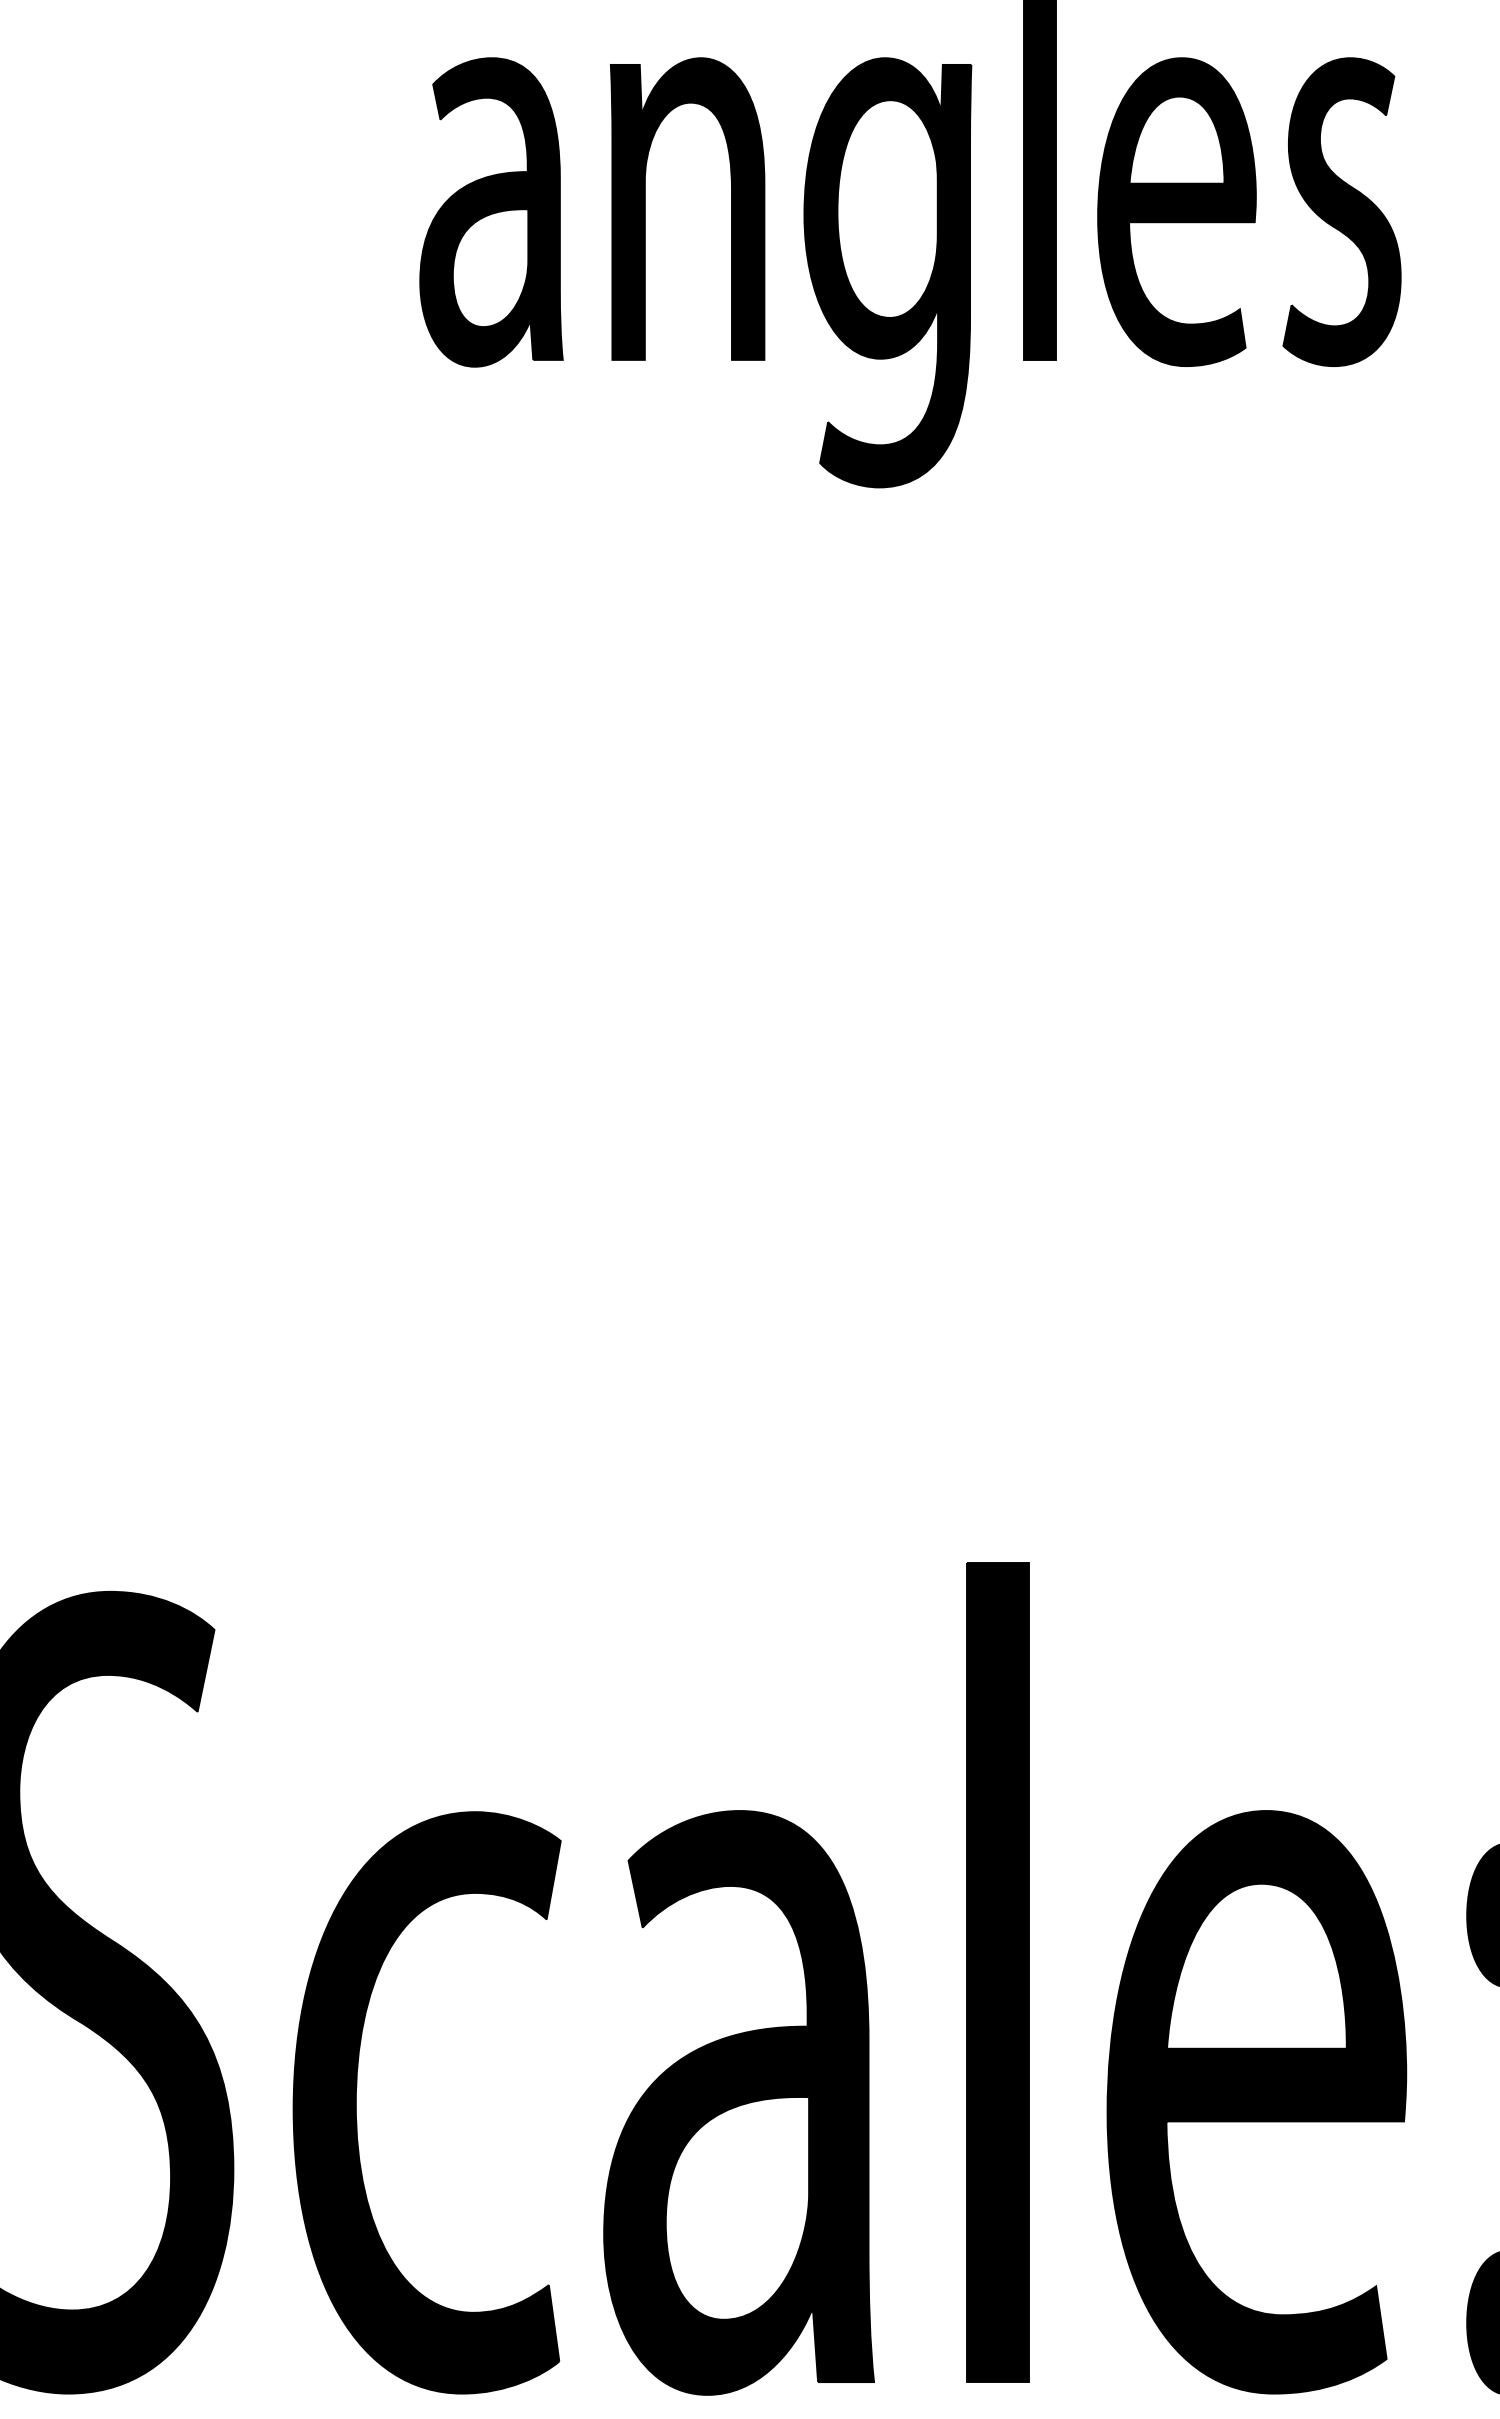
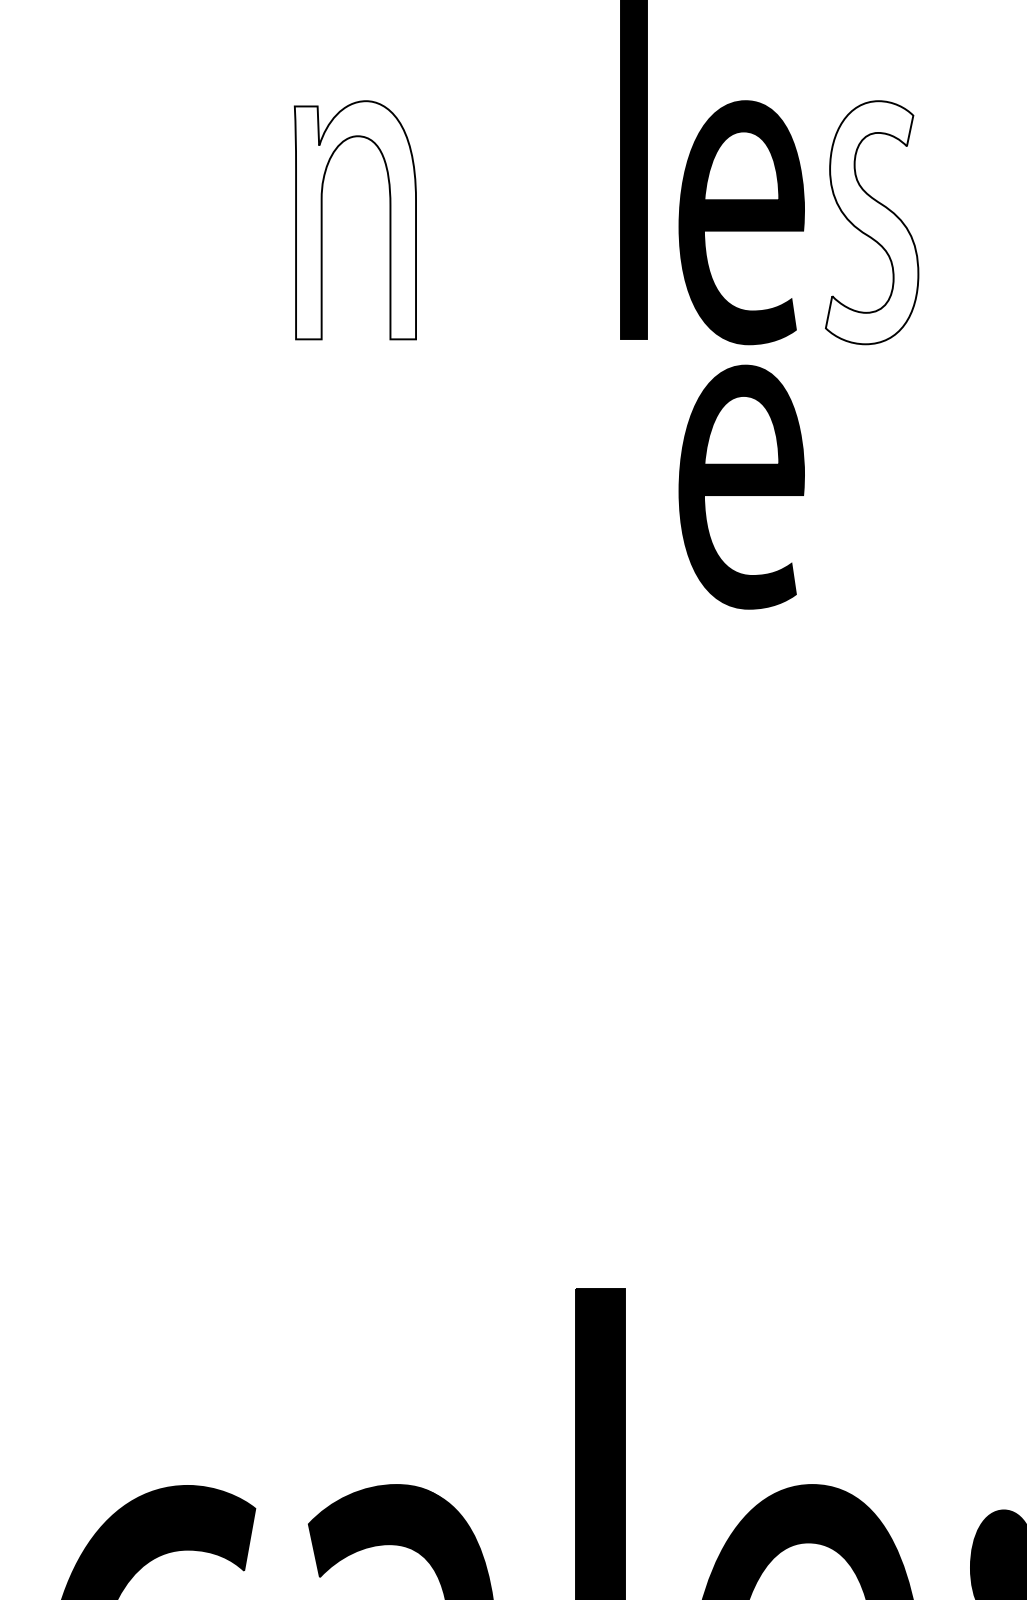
fill: (687, 208) -> (355, 219), removed
part: (491, 212) -> (200, 222), removed
fill: (1341, 212) -> (871, 222), removed
part: (887, 272) -> (513, 270), removed
part: (1176, 546) -> (741, 486), added

